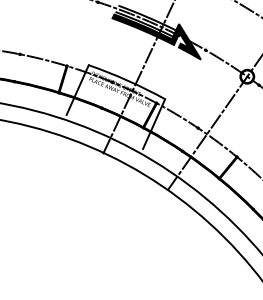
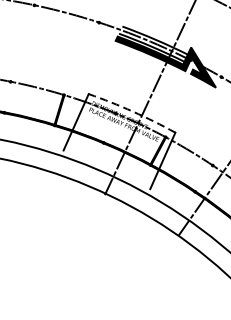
arc: (127, 80) -> (132, 111), solid -> dashed

